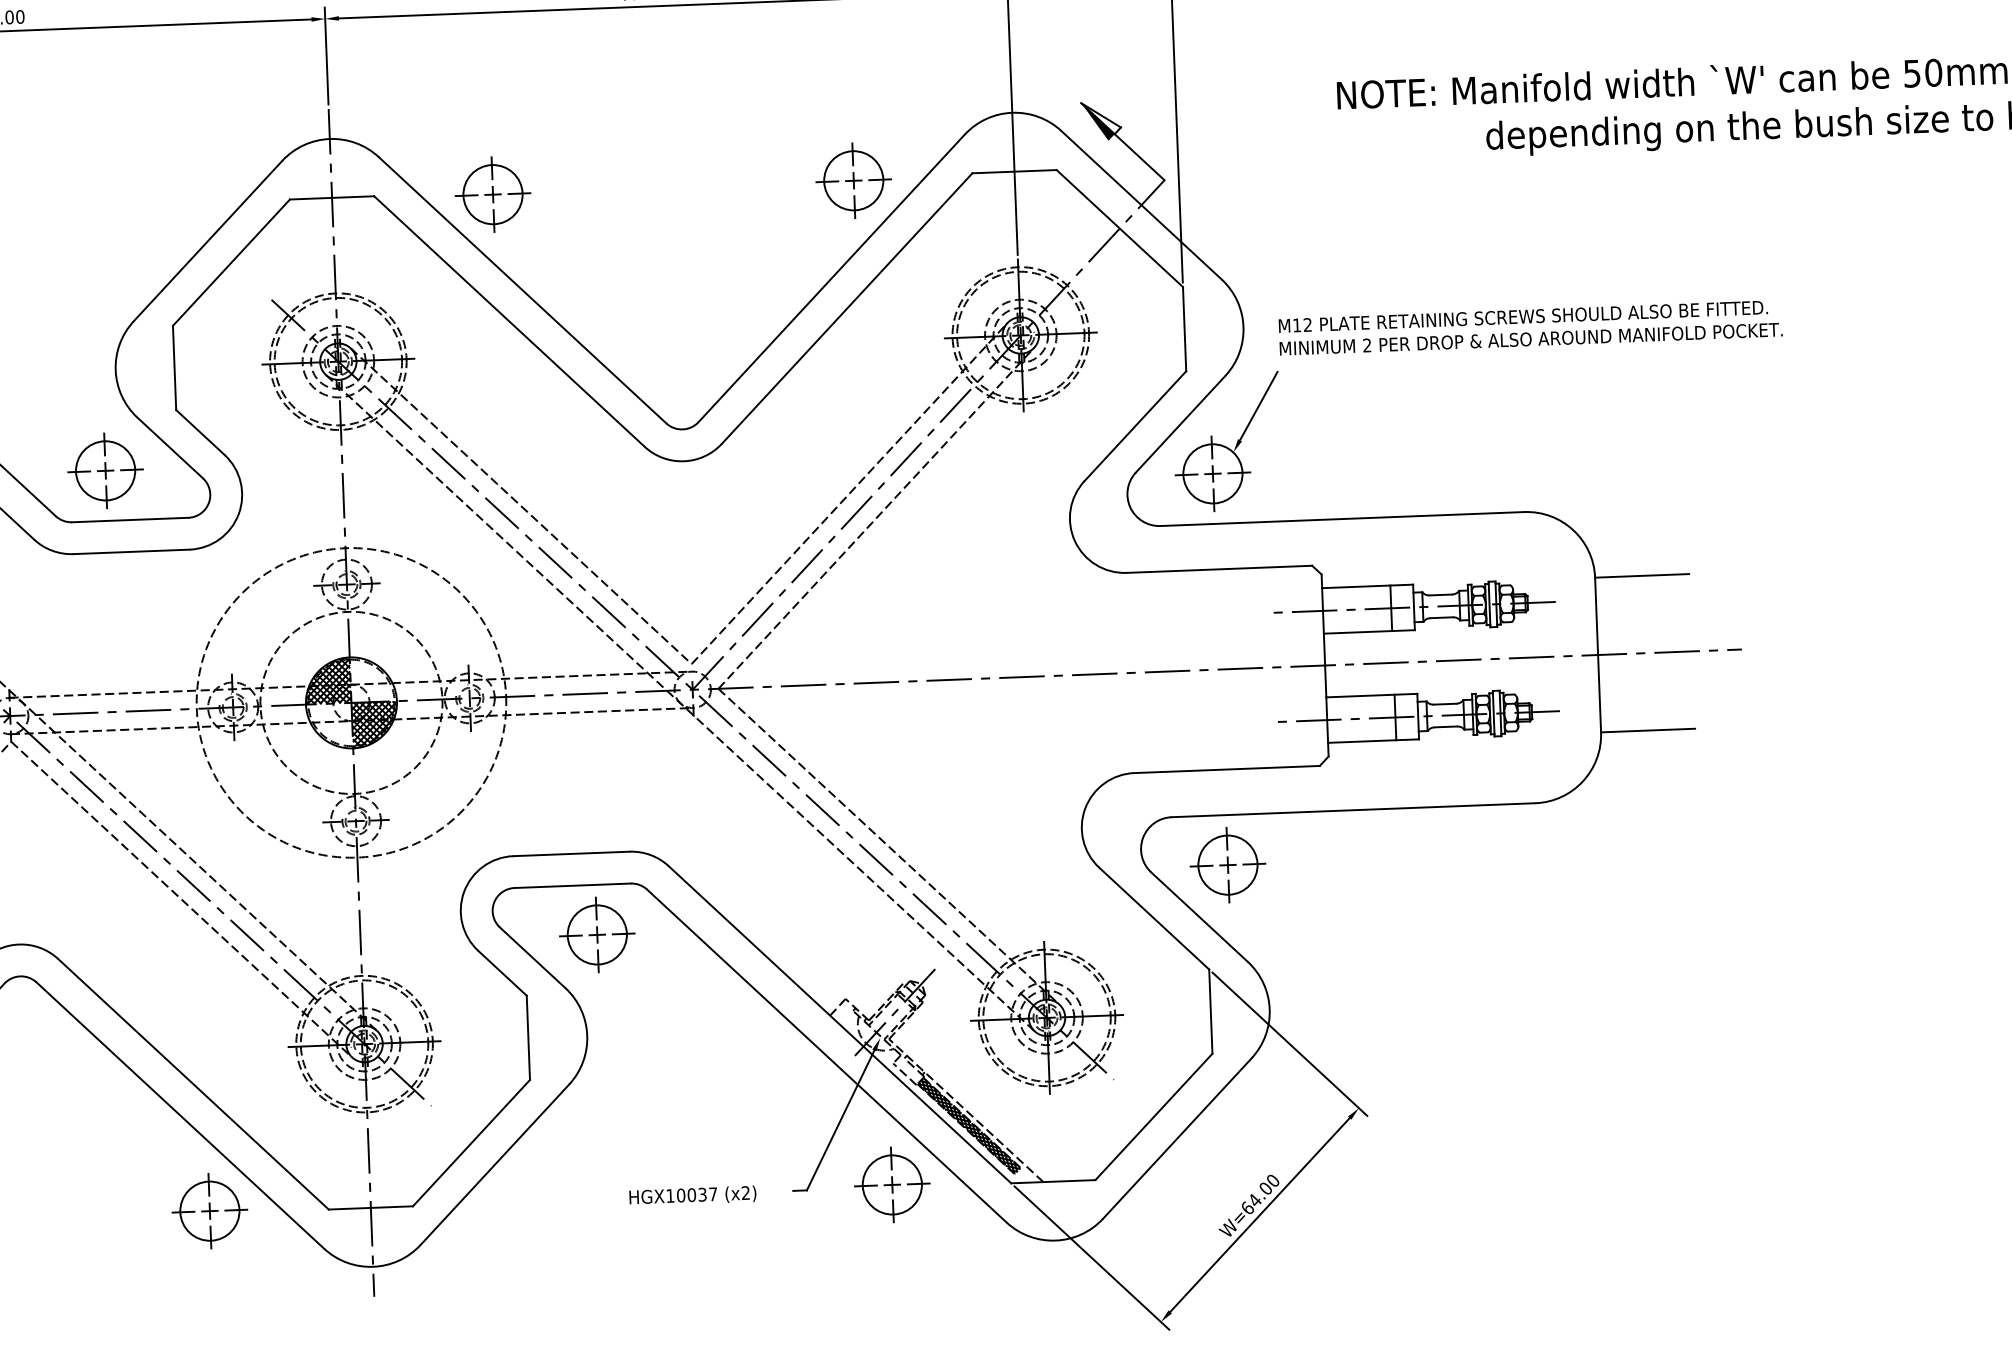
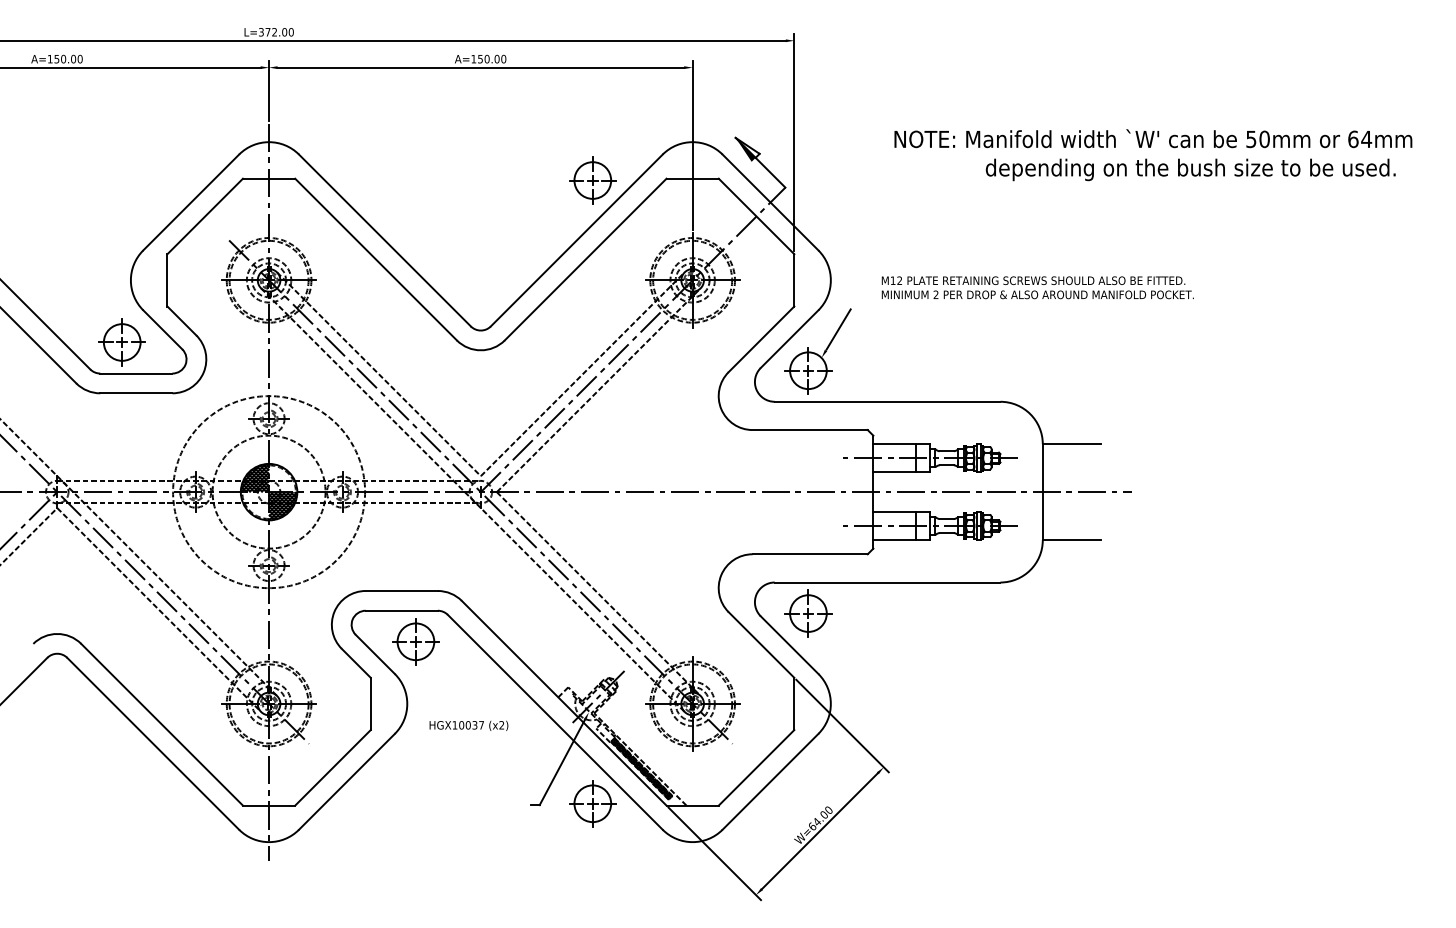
part: (492, 194) -> (368, 180), removed
text: (1530, 327) -> (1037, 287), moved
text: (692, 1195) -> (468, 725), moved
part: (208, 1210) -> (168, 803), removed

